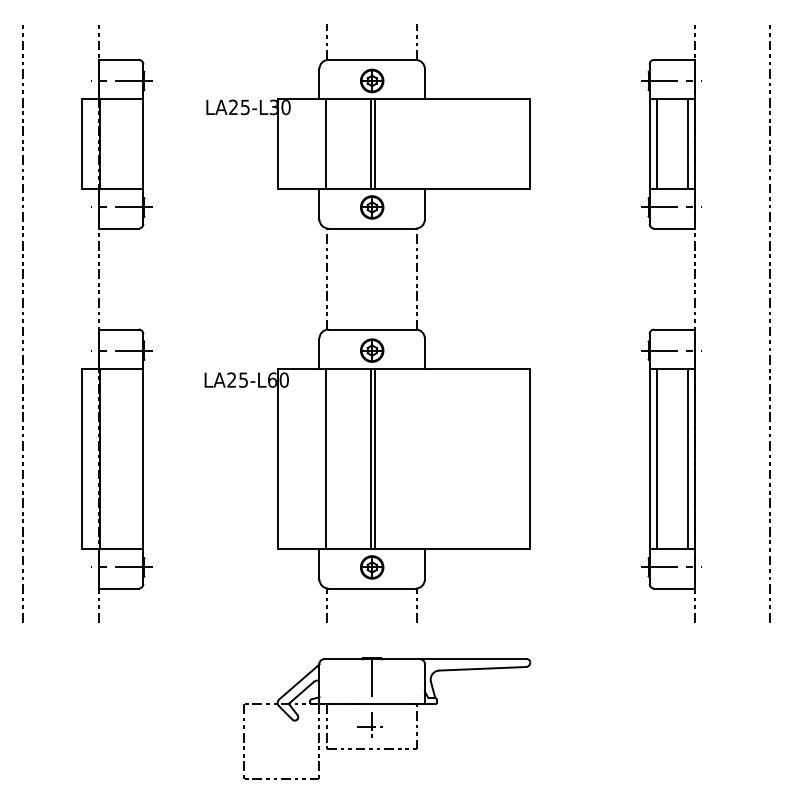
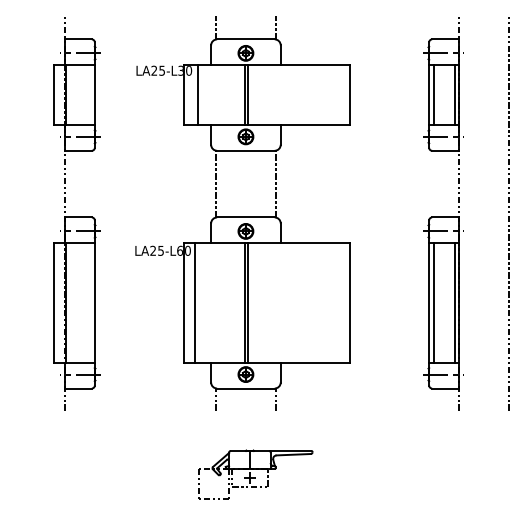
line: (326, 143) -> (198, 94), moved
line: (23, 321) -> (15, 212), removed
line: (326, 458) -> (195, 302), moved
part: (386, 718) -> (255, 474), size x0.6

